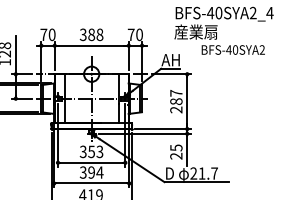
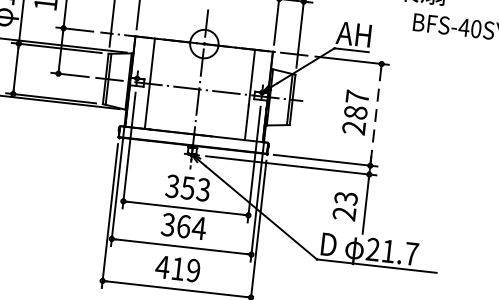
line: (187, 102) -> (376, 116), solid -> dashed
text: (175, 147) -> (344, 197), 25 -> 23
text: (91, 172) -> (183, 226), 394 -> 364

